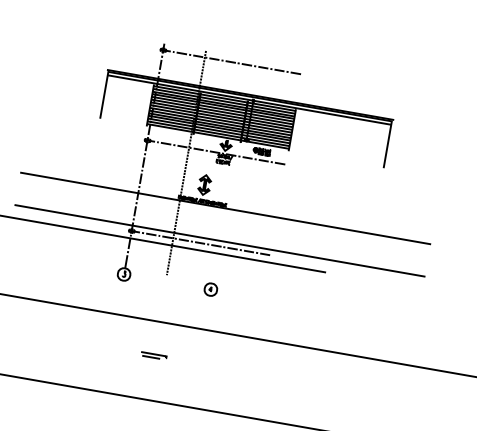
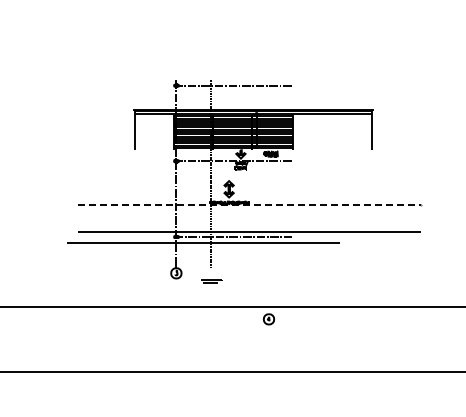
line: (226, 208) -> (250, 205), solid -> dashed
part: (210, 289) -> (268, 319), moved
line: (153, 354) -> (211, 280), moved

